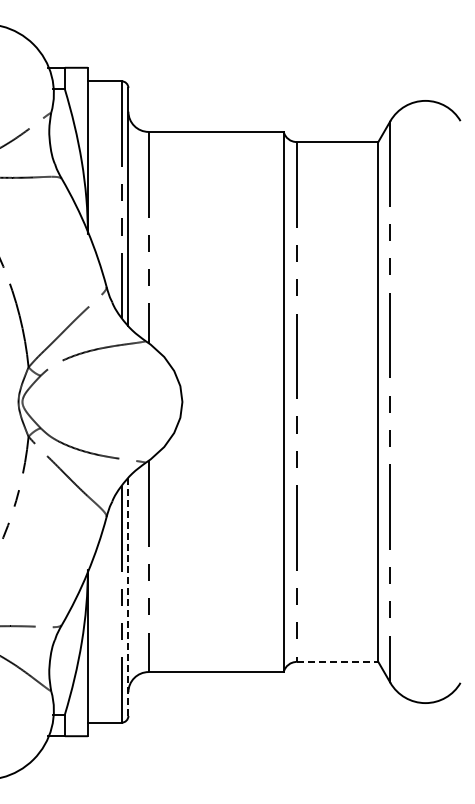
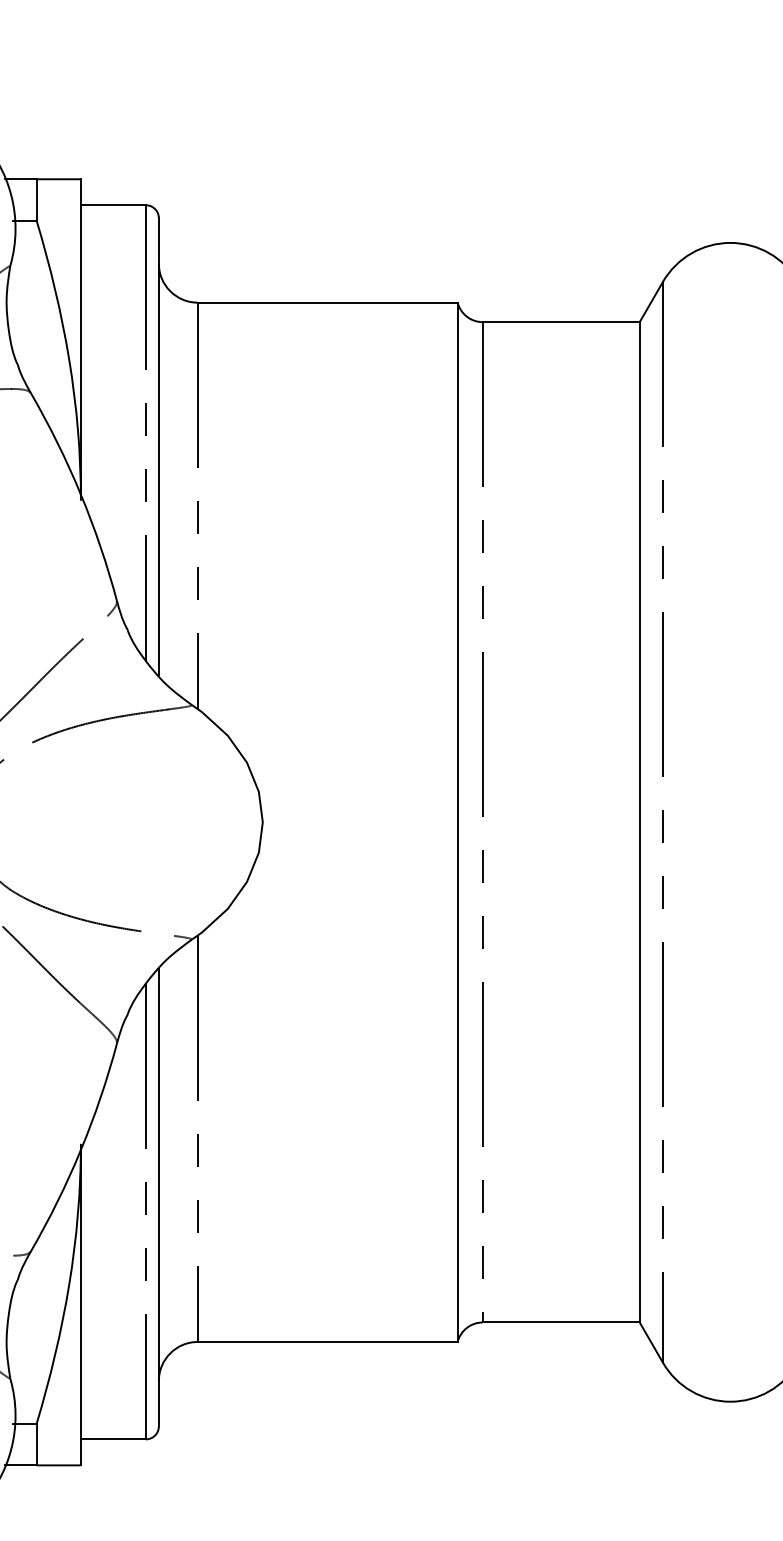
line: (128, 597) -> (159, 1198), dashed -> solid
line: (337, 661) -> (561, 1321), dashed -> solid

